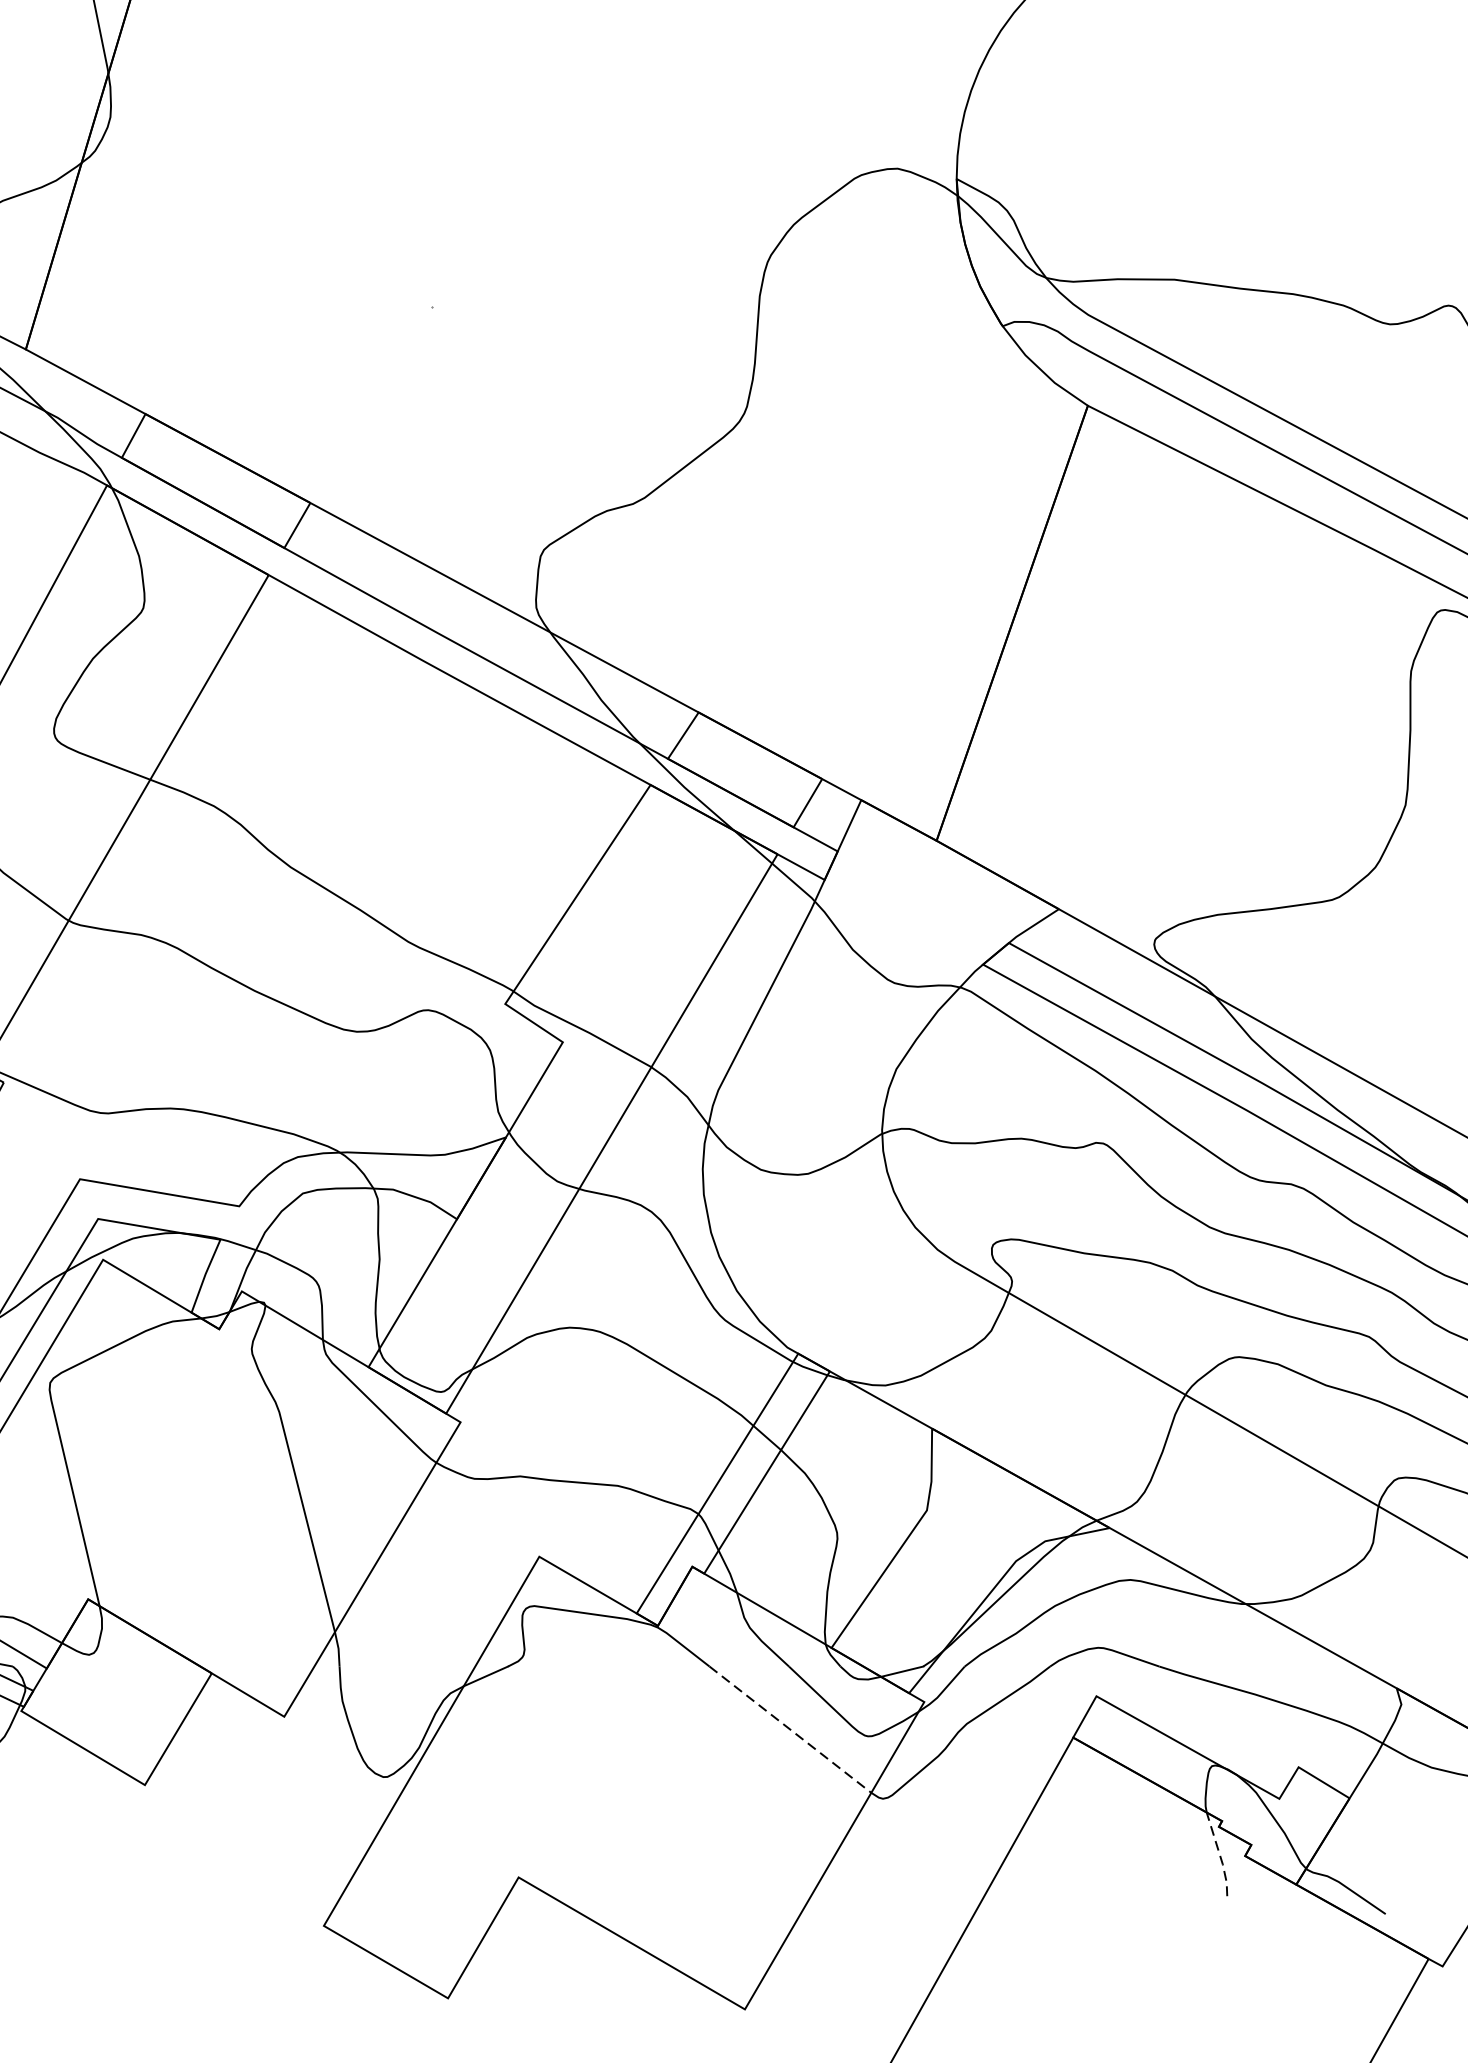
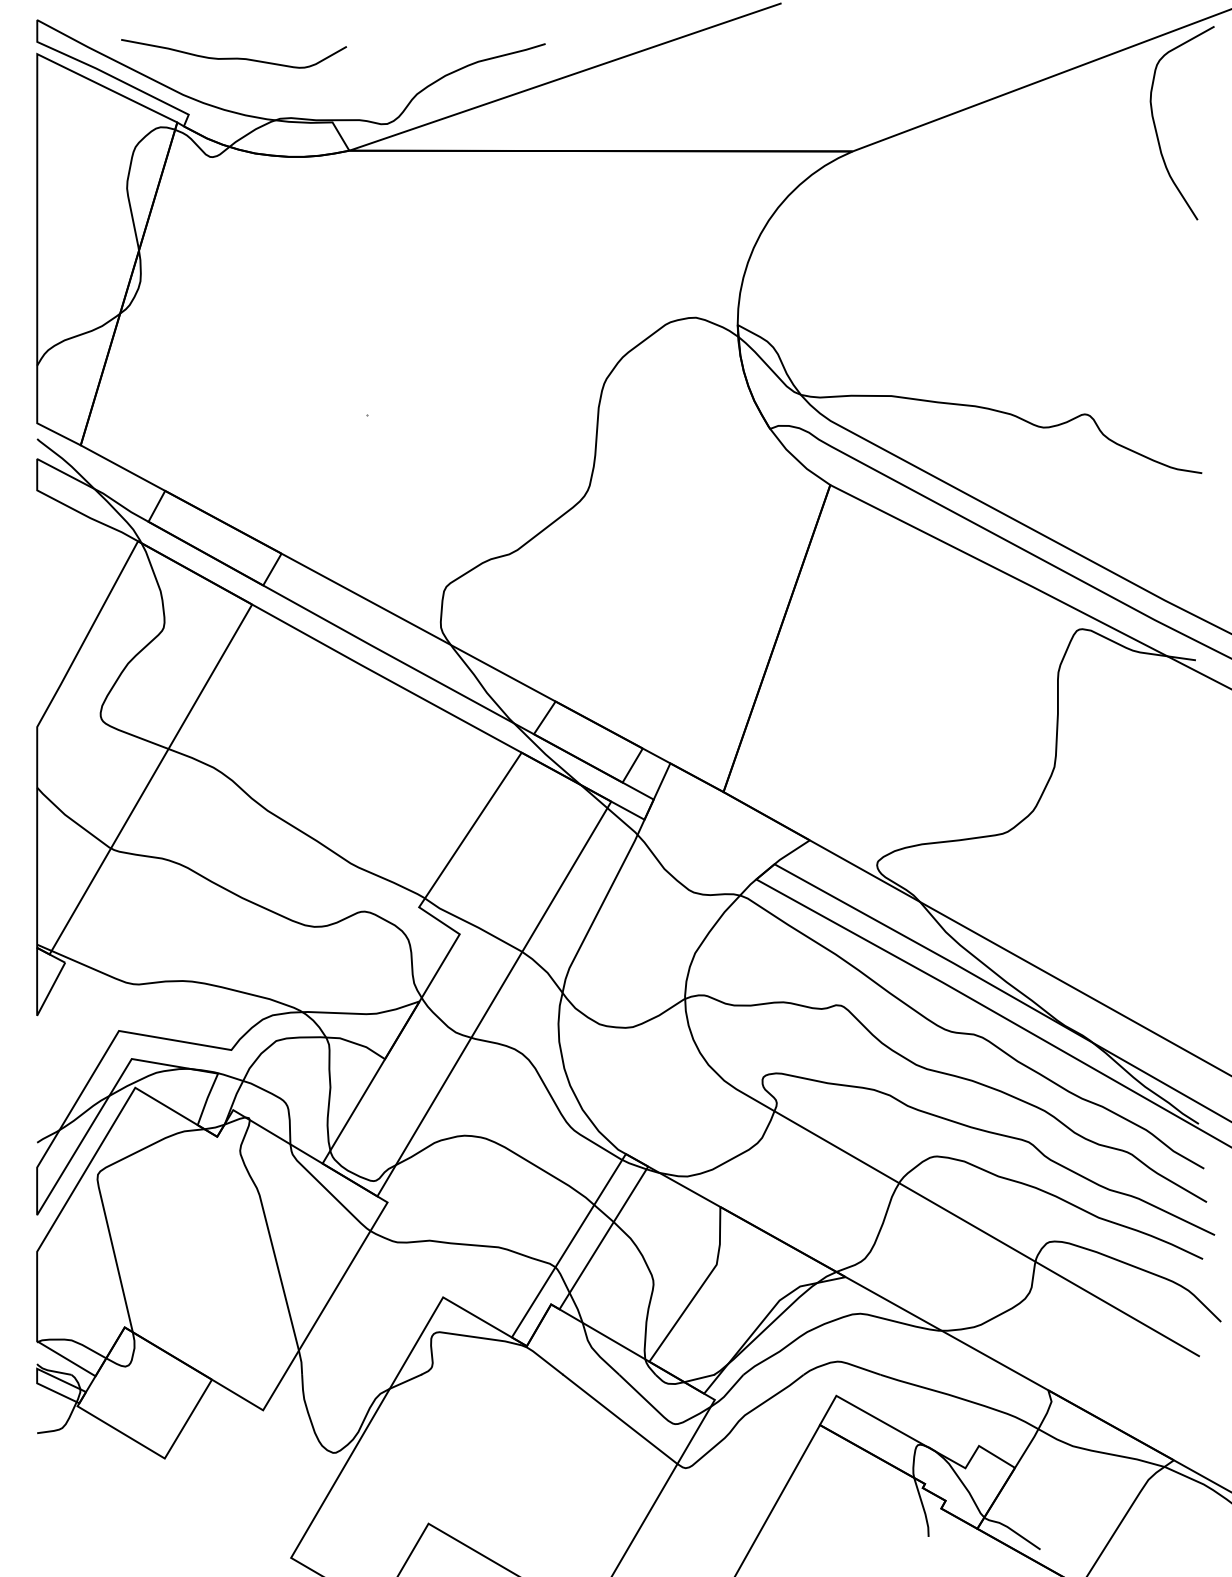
line: (790, 1729) -> (620, 1419), dashed -> solid
line: (1219, 1854) -> (923, 1507), dashed -> solid

